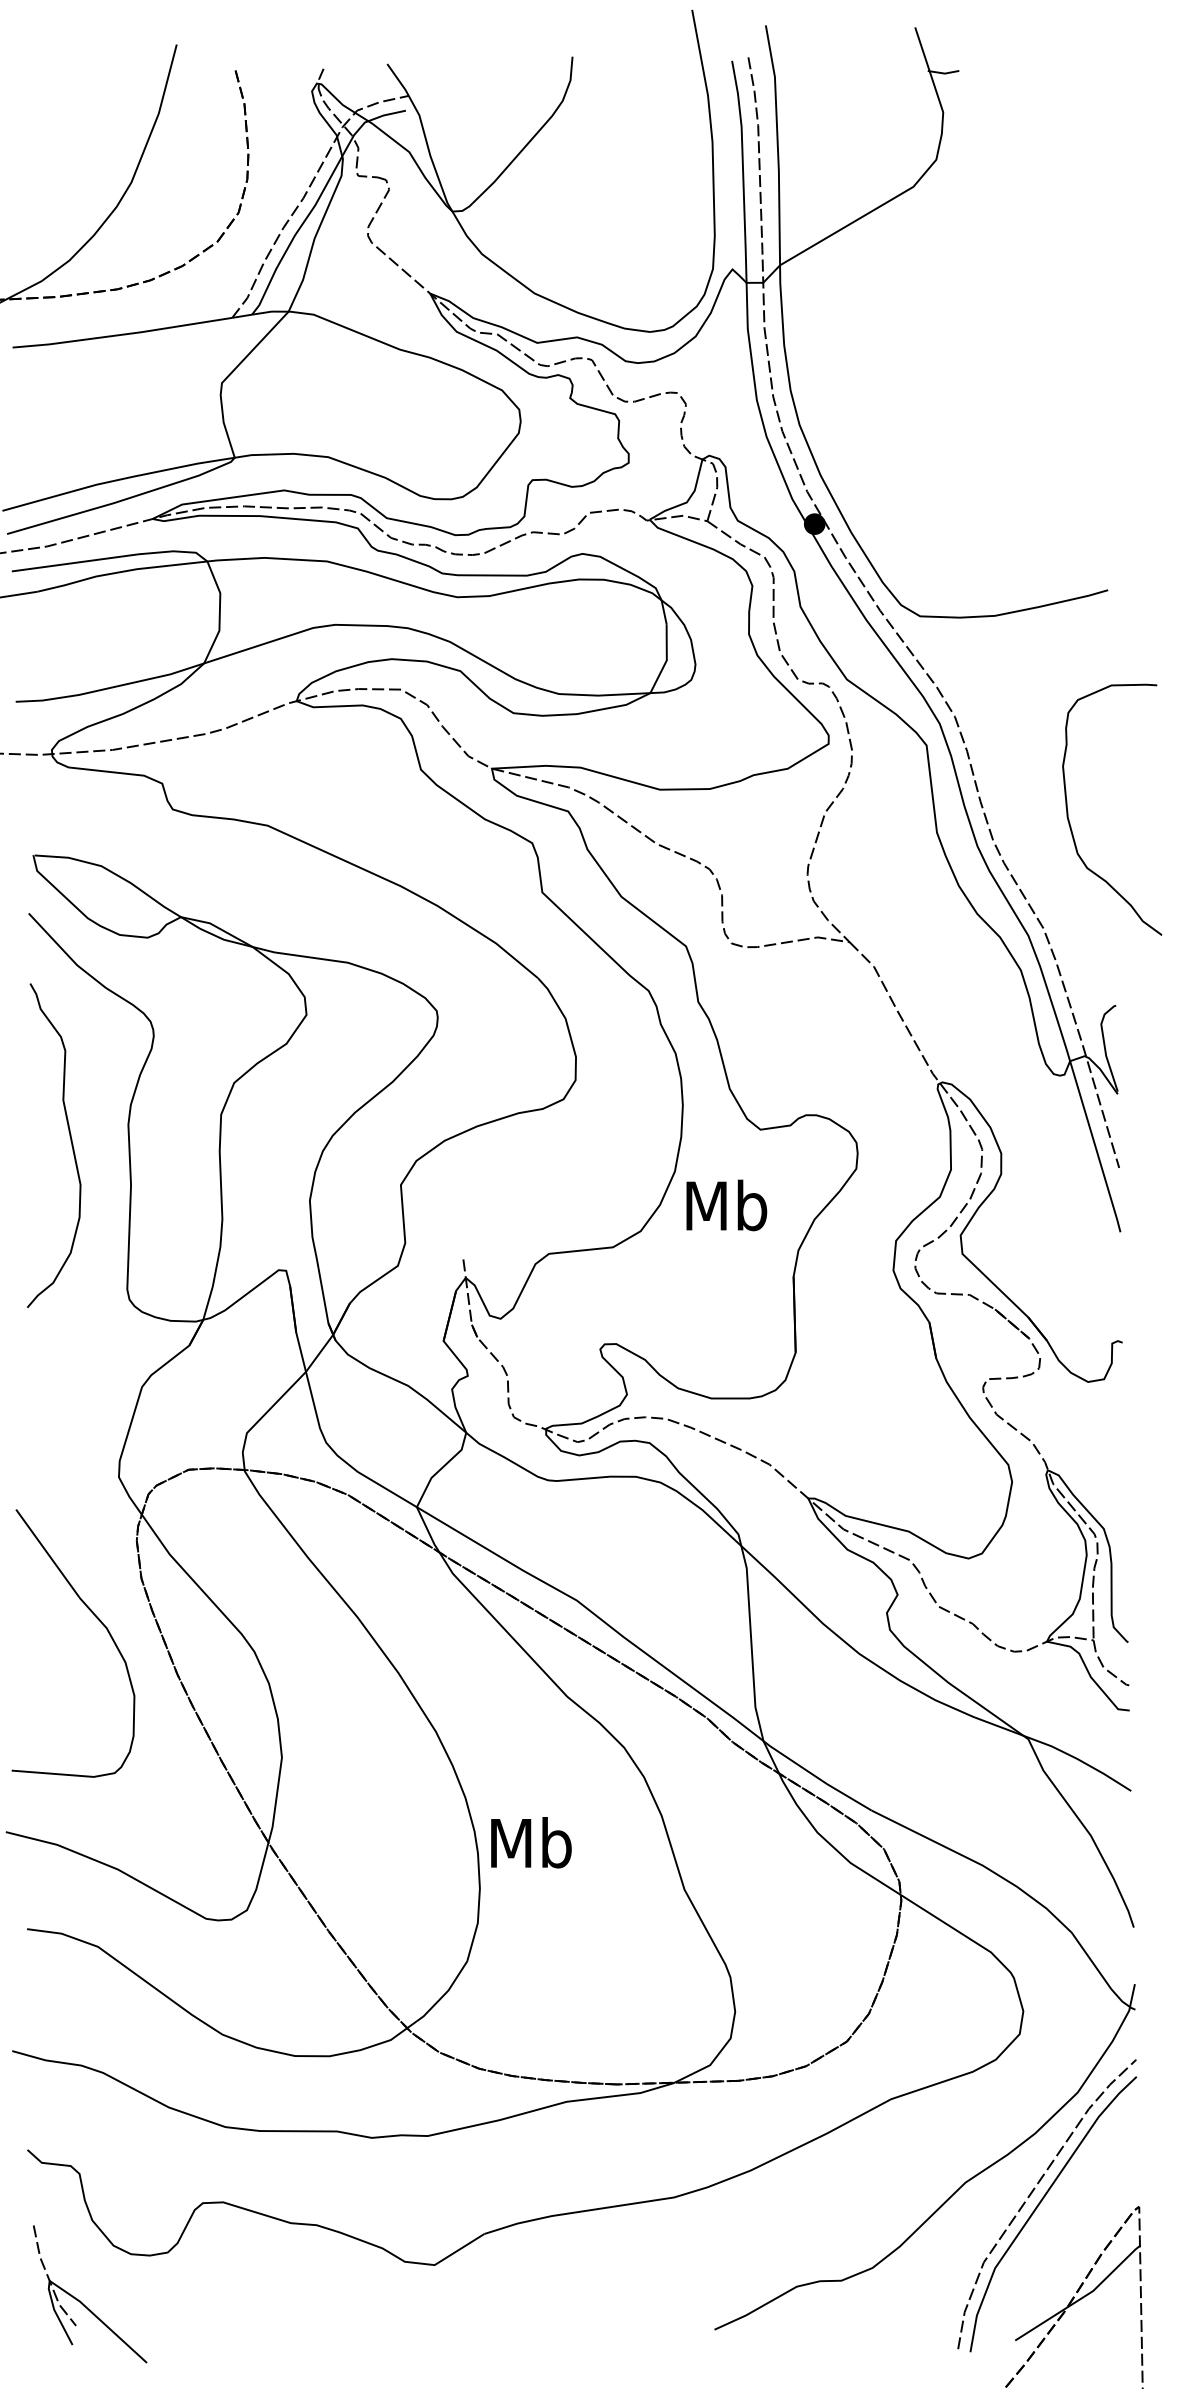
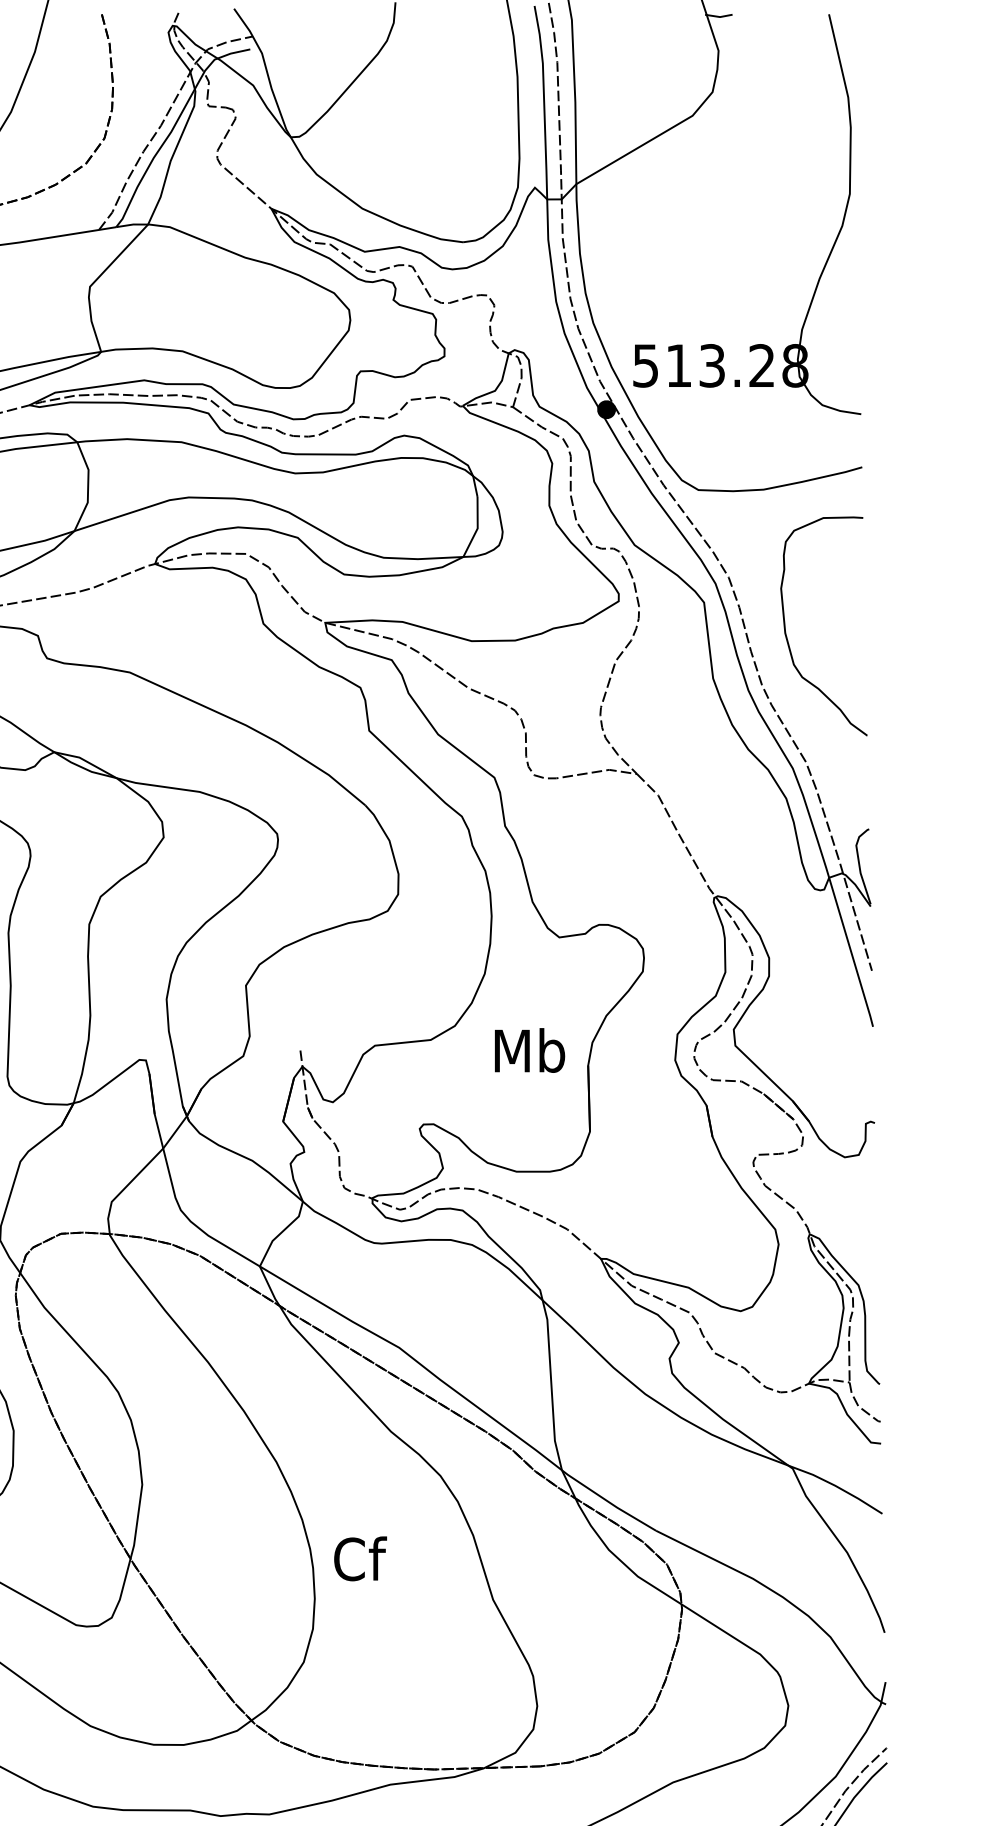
part: (1070, 344) -> (829, 253), added
curve: (1068, 811) -> (785, 627), moved
text: (726, 1205) -> (529, 1050), moved
text: (531, 1842) -> (359, 1558), Mb -> Cf

